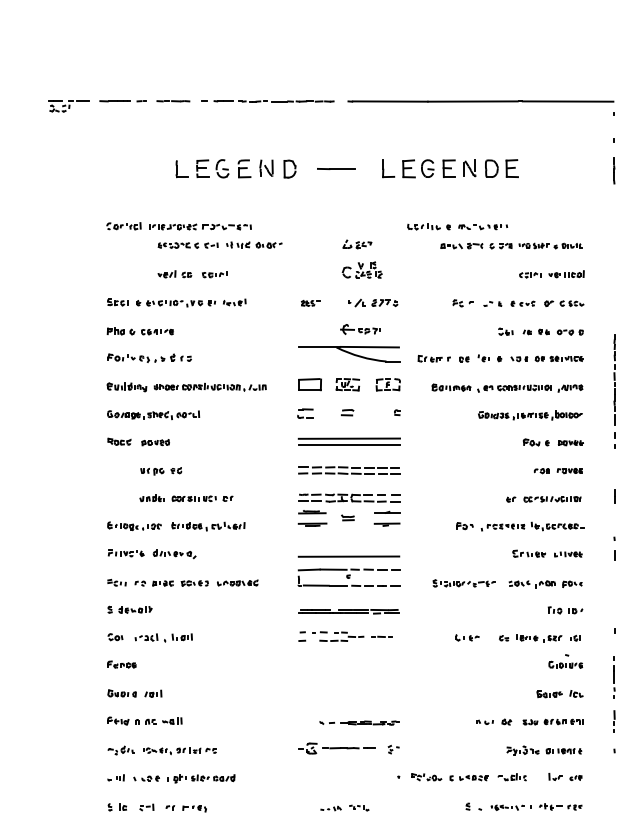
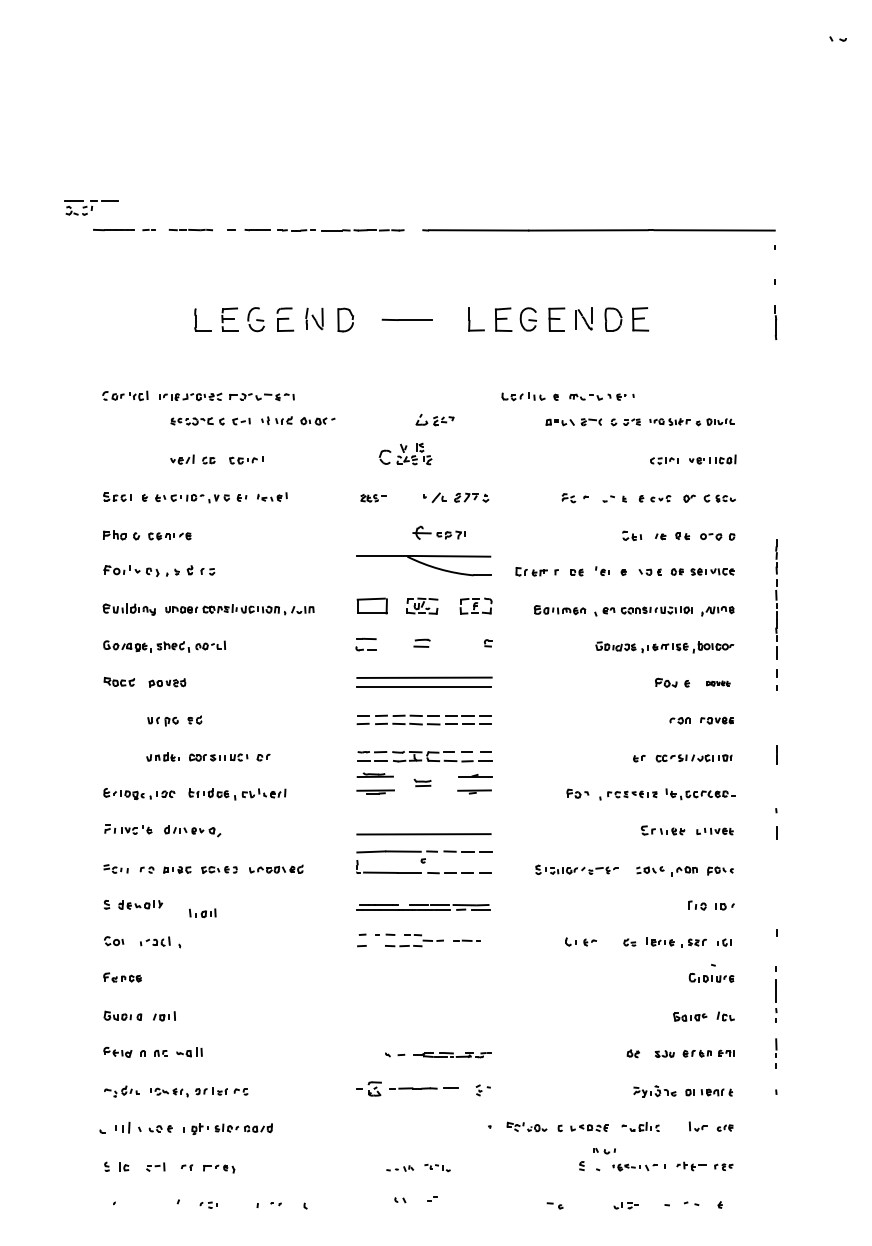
part: (69, 106) -> (91, 207), moved
part: (362, 269) -> (405, 453), moved
part: (570, 443) -> (718, 683), size x0.7
part: (182, 637) -> (202, 913), moved
part: (485, 722) -> (604, 1151), moved
part: (115, 777) -> (114, 1127), size x1.4

